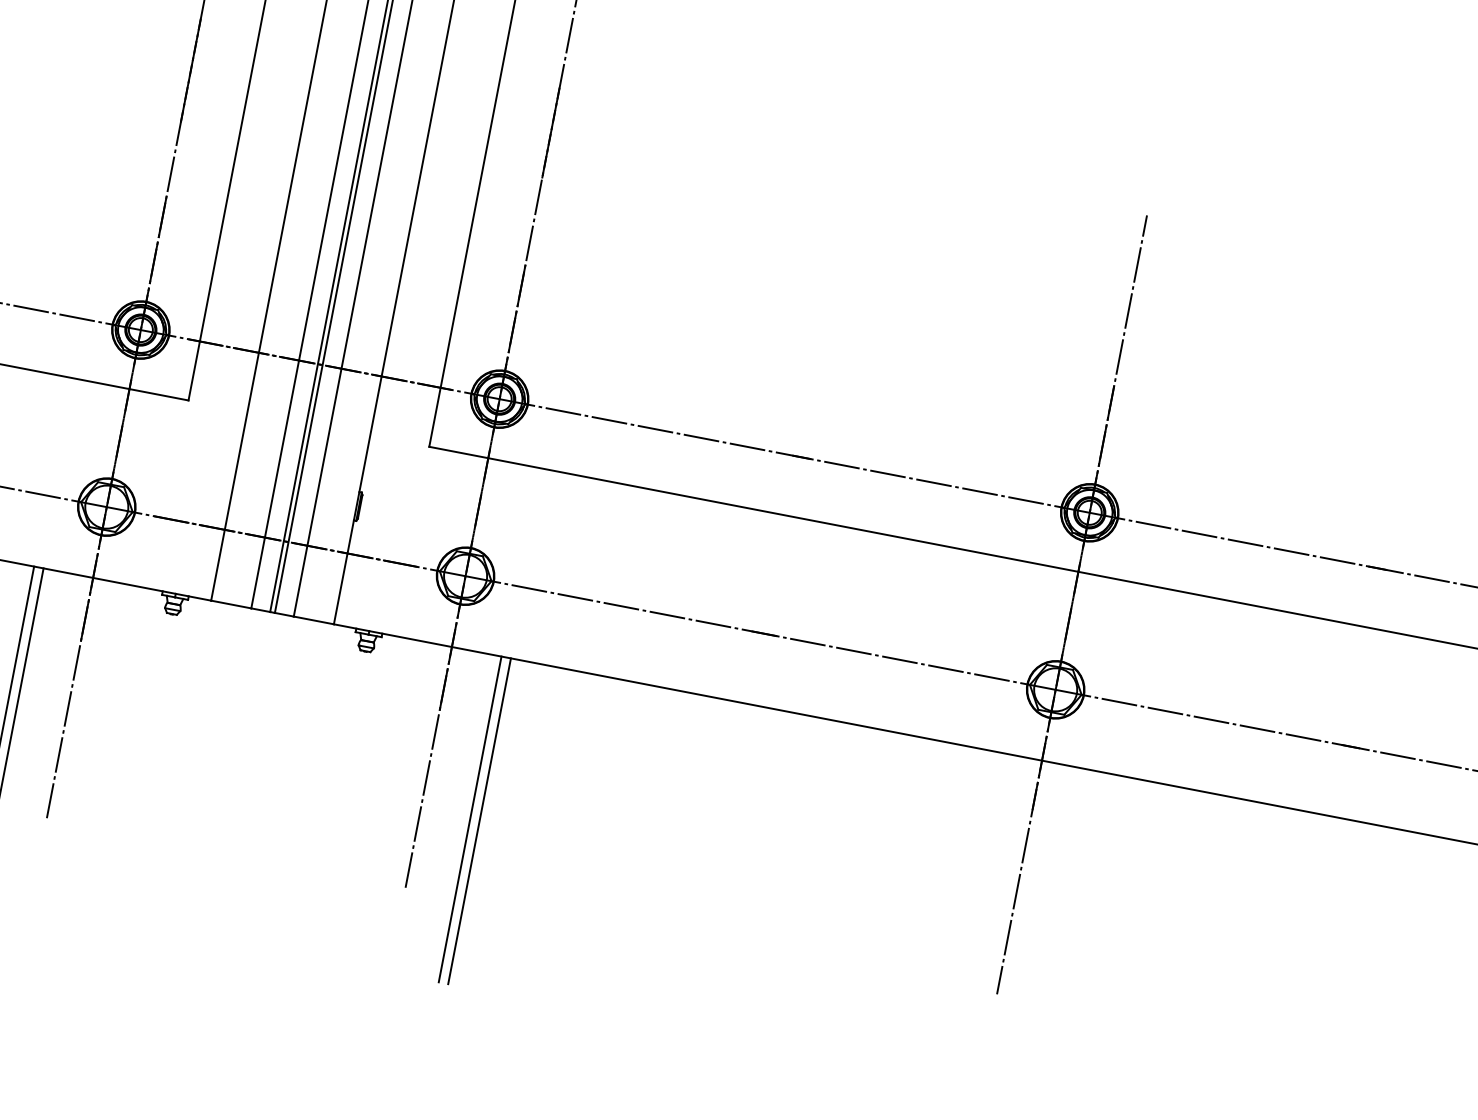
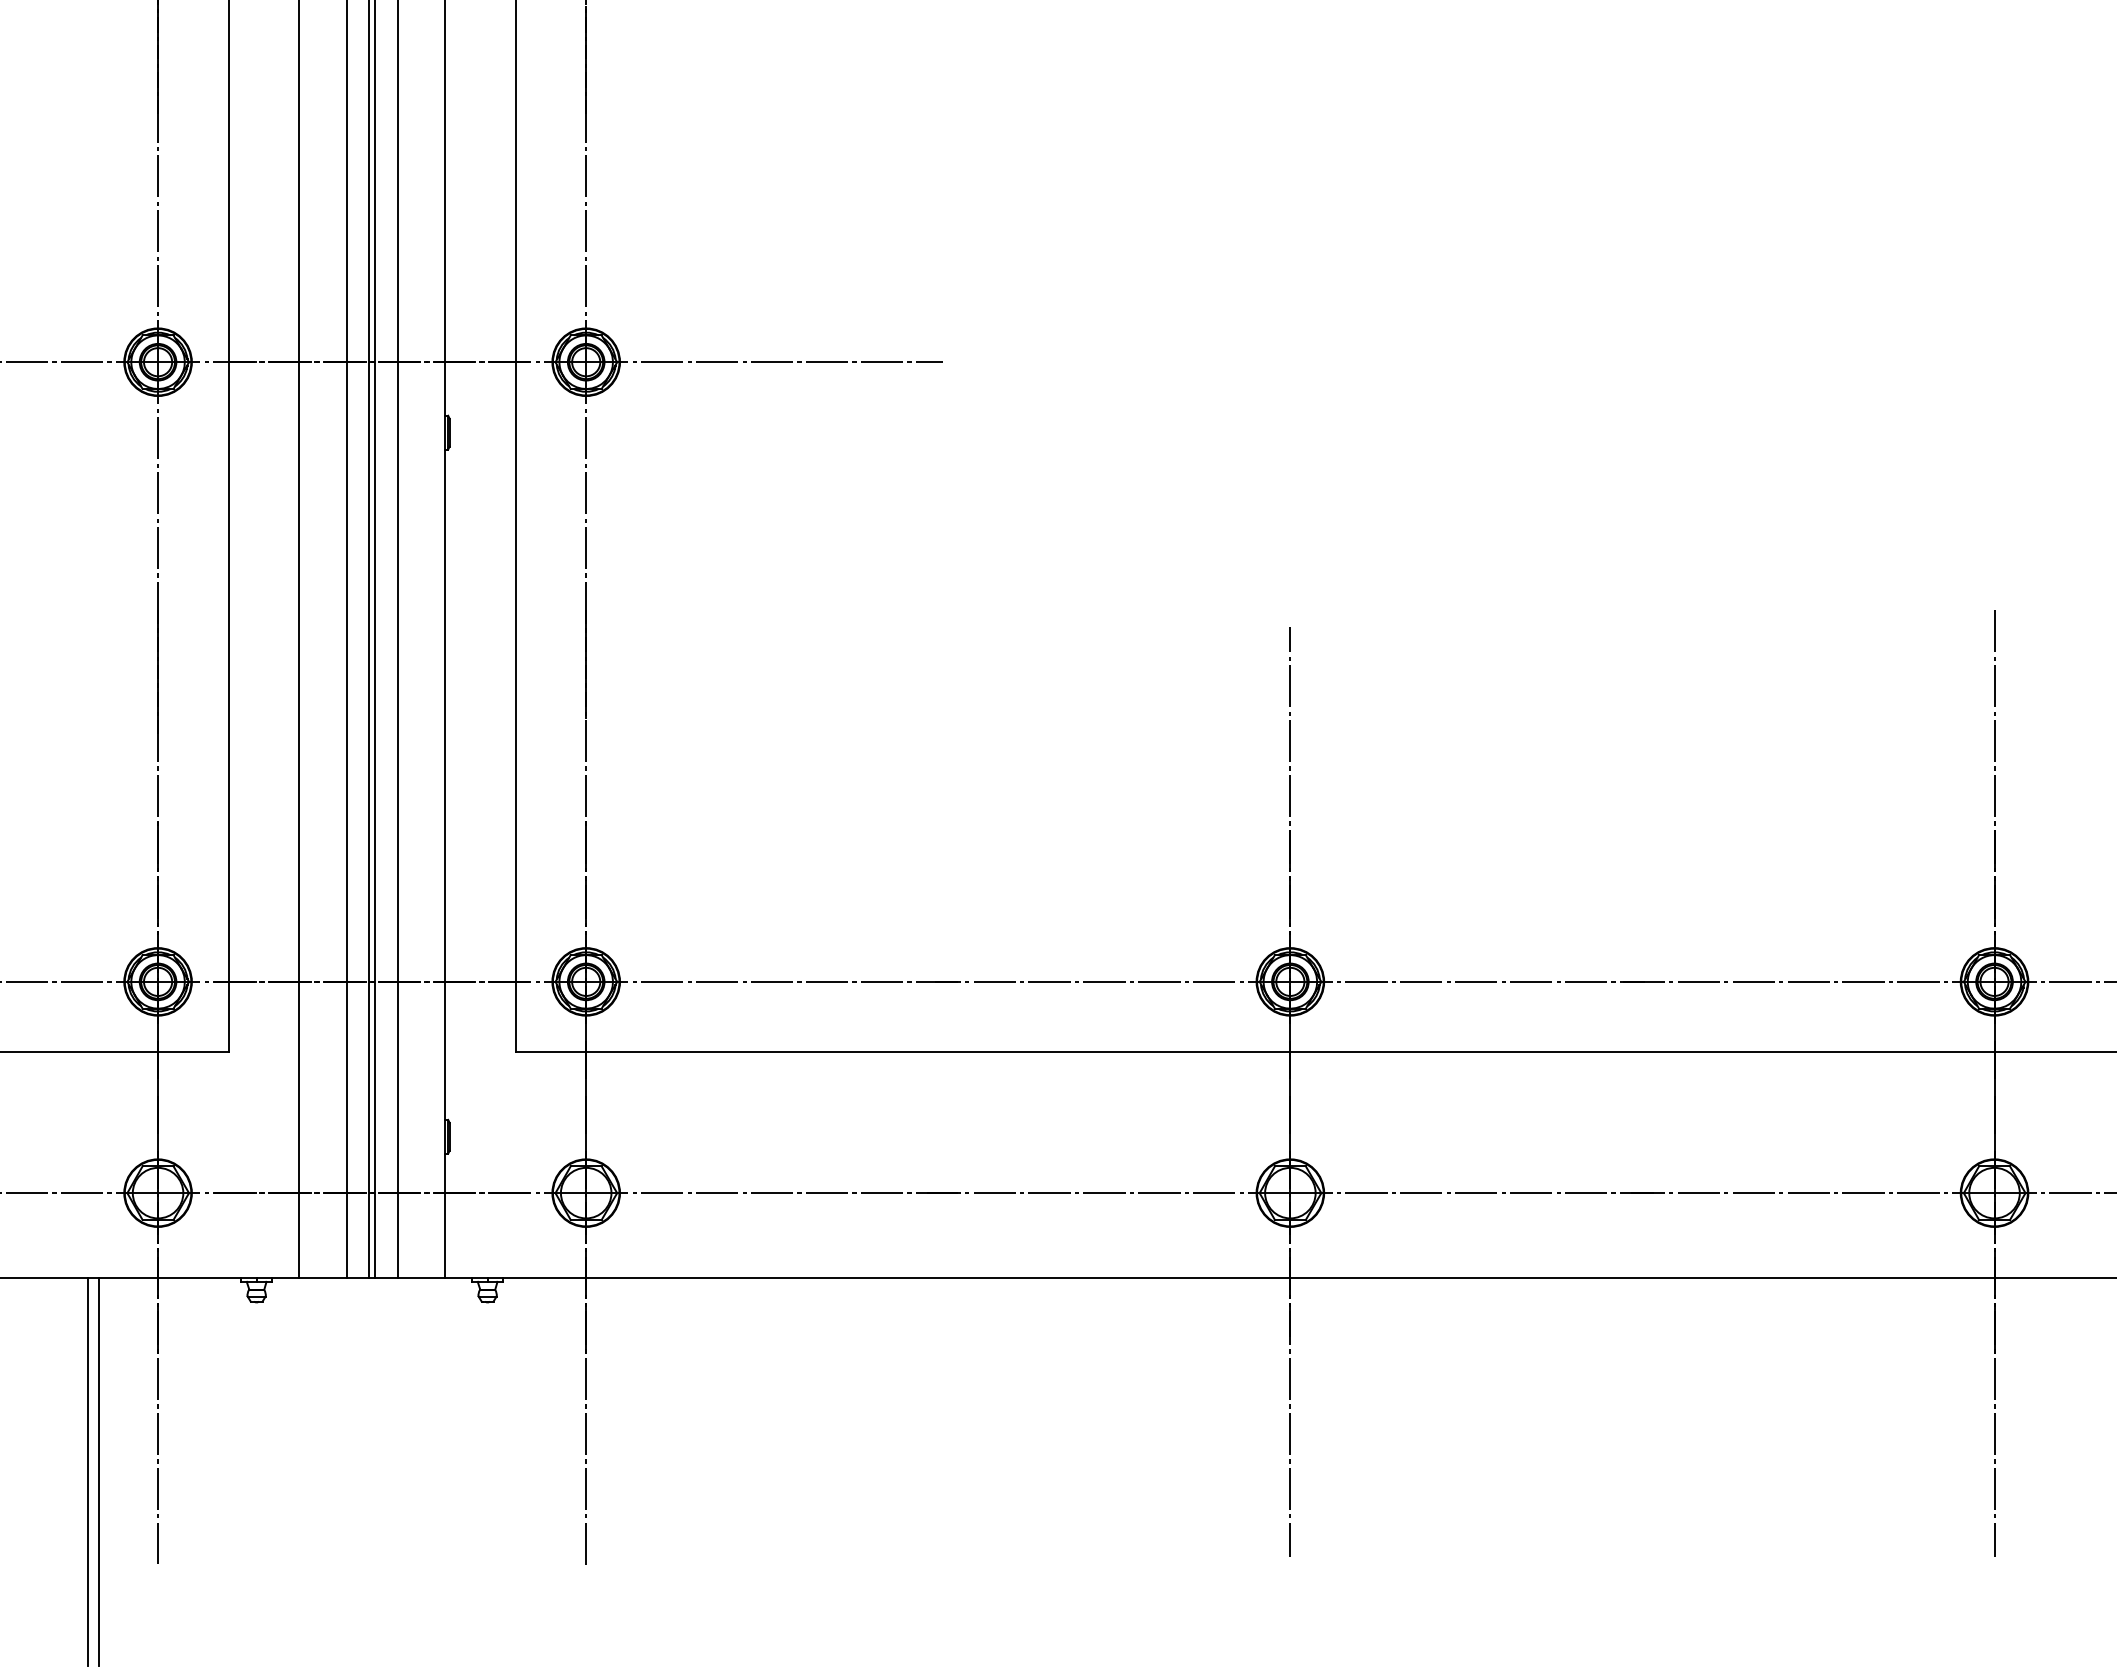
line: (470, 819) -> (645, 1471), removed
line: (479, 820) -> (656, 1471), removed

